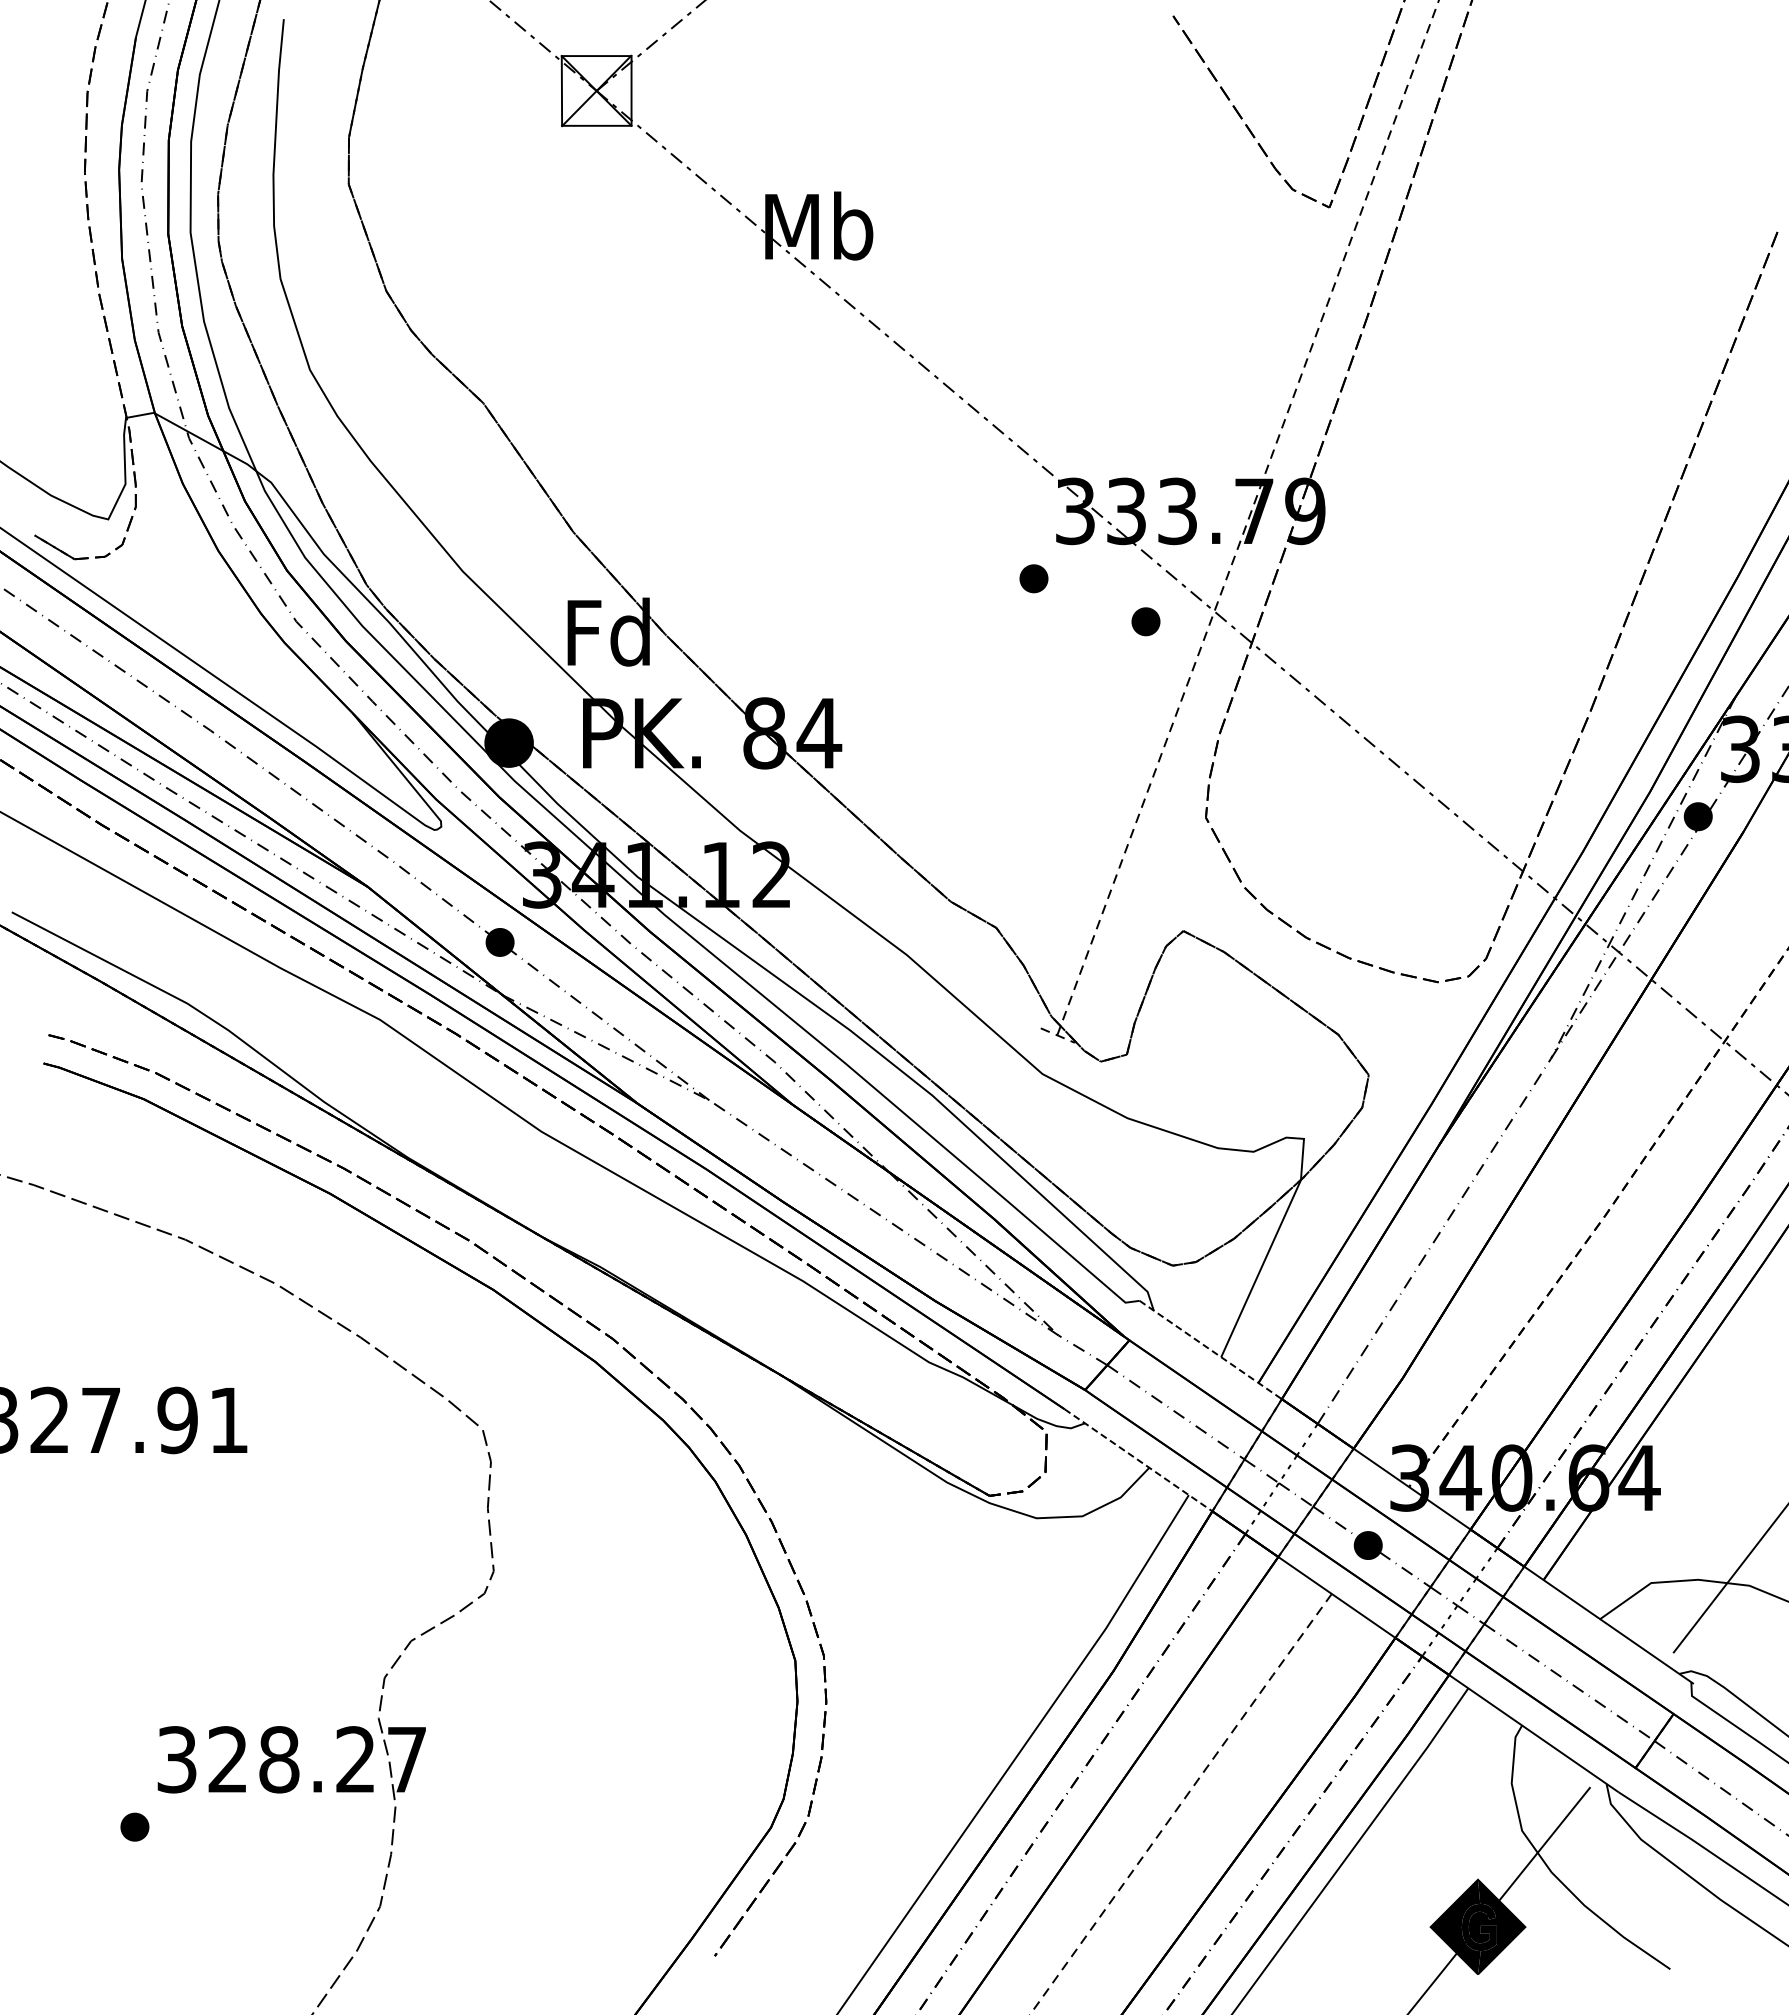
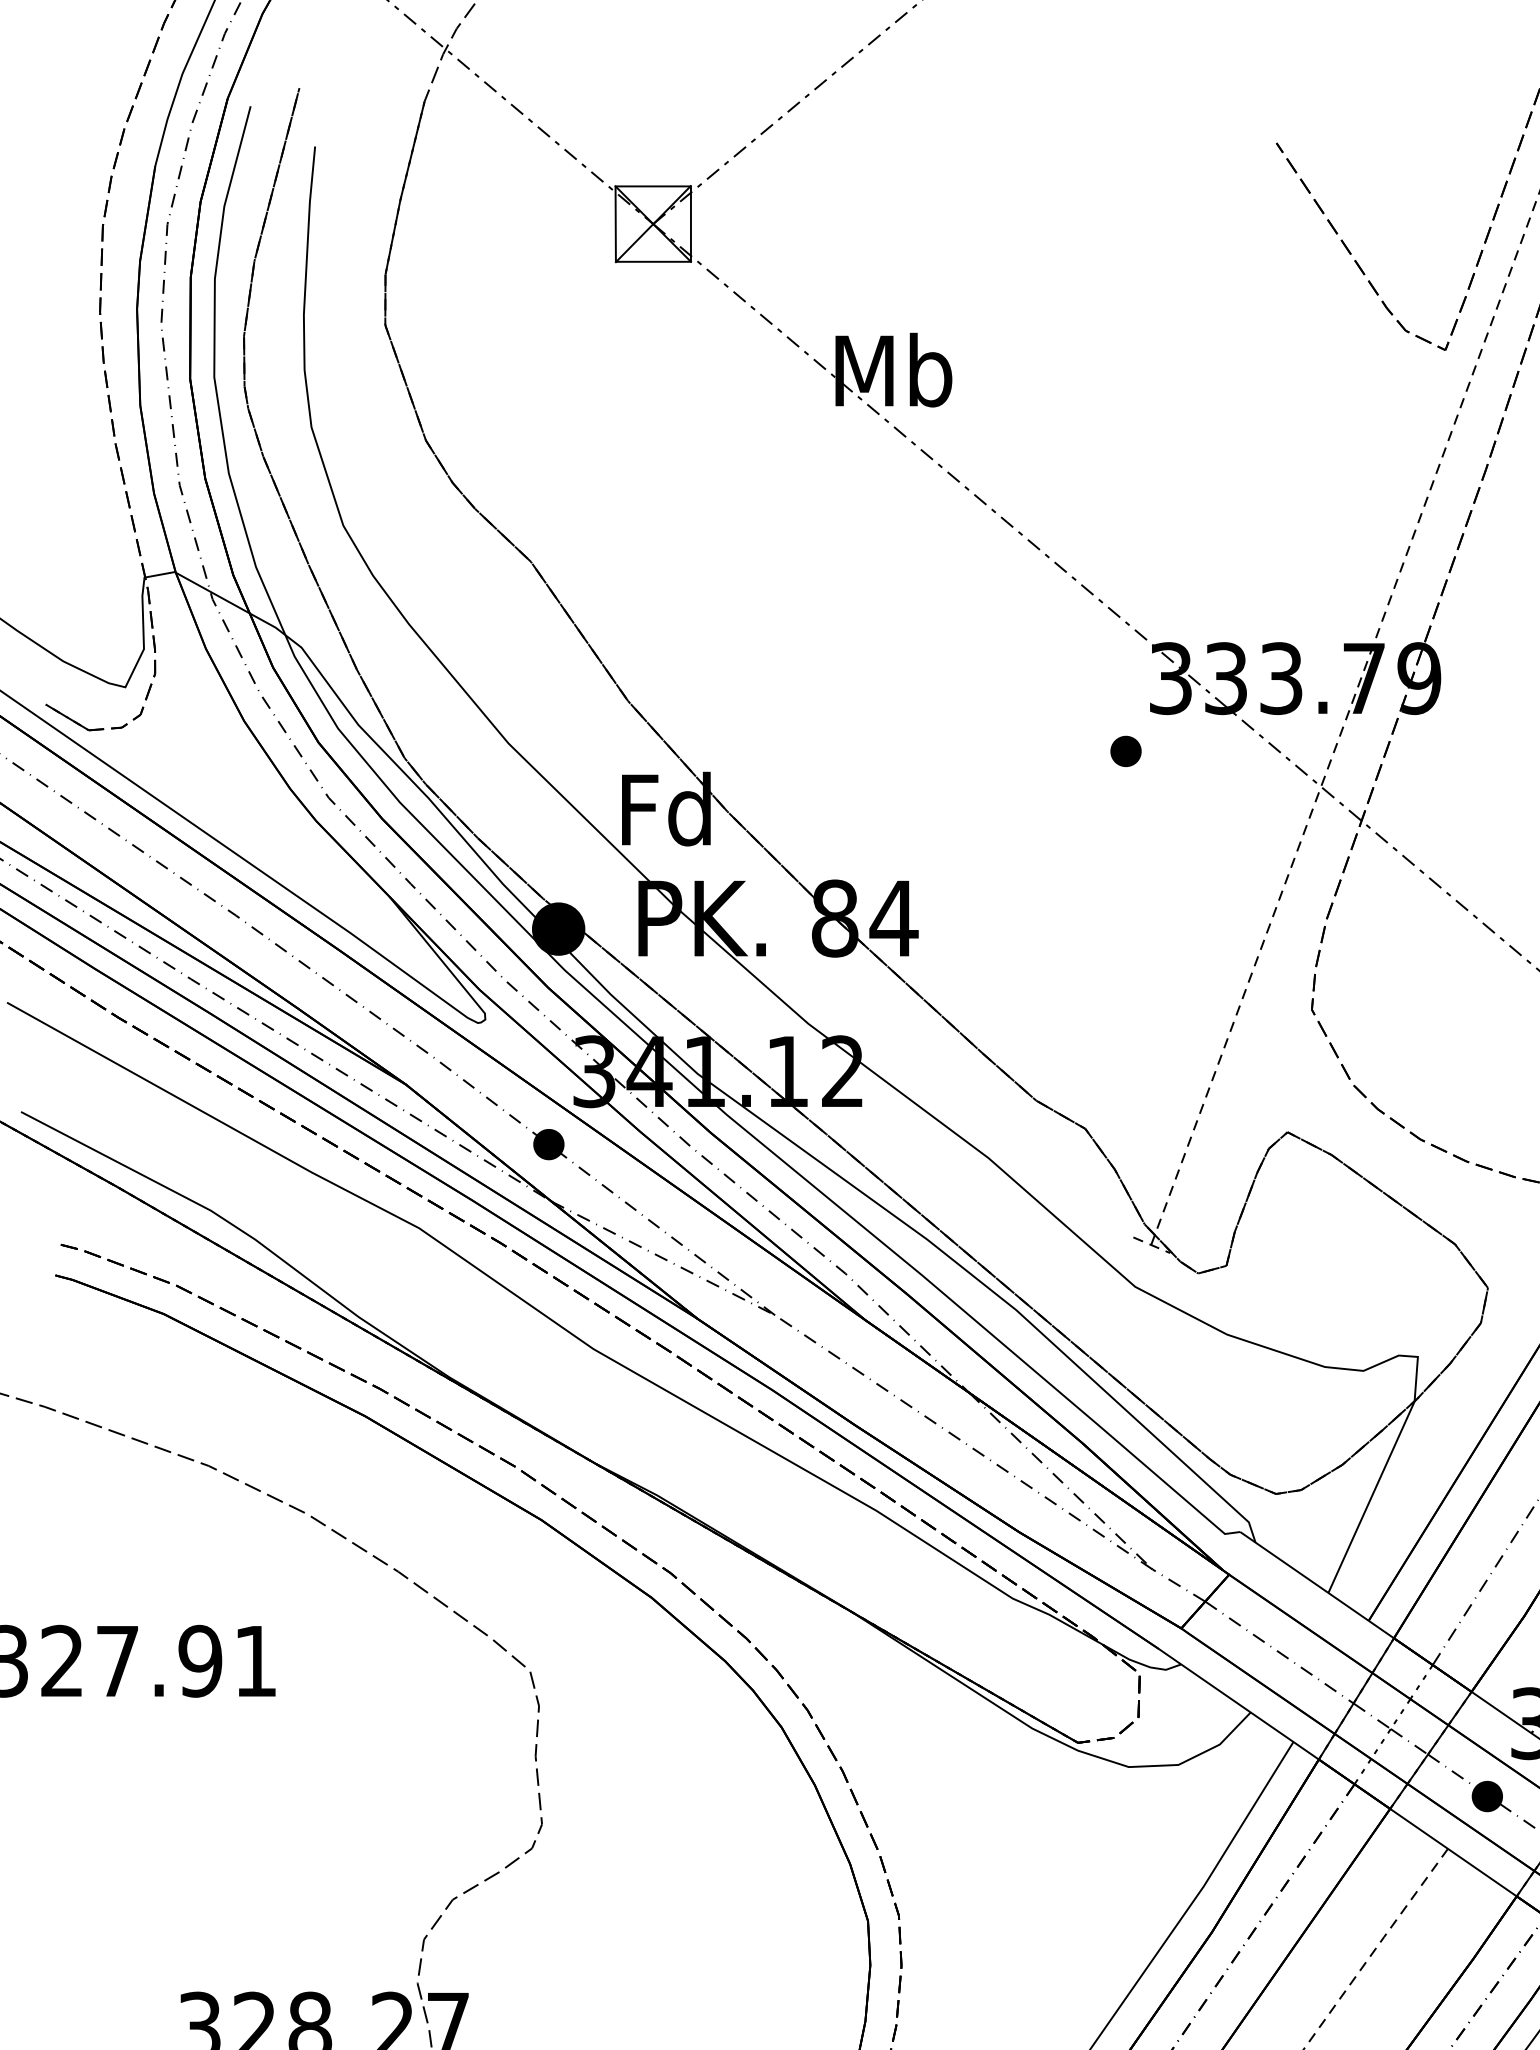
part: (1145, 621) -> (1246, 797), removed
line: (1211, 1350) -> (1317, 1585), dashed -> solid
line: (1138, 1460) -> (1239, 1704), dashed -> solid

